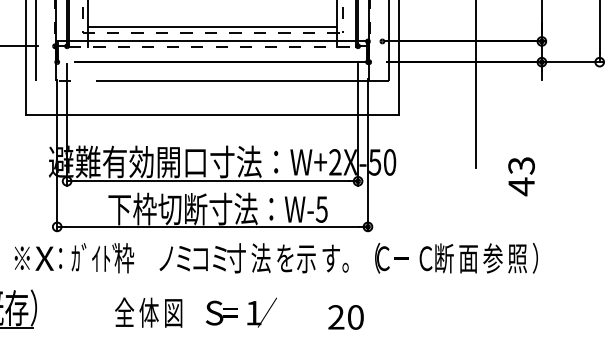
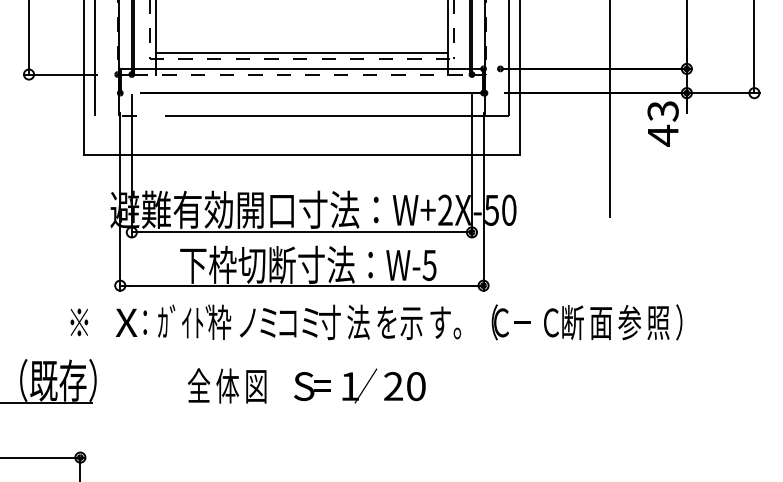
text: (521, 176) -> (662, 123), moved
text: (84, 257) -> (173, 321), moved
text: (345, 317) -> (404, 386), moved

